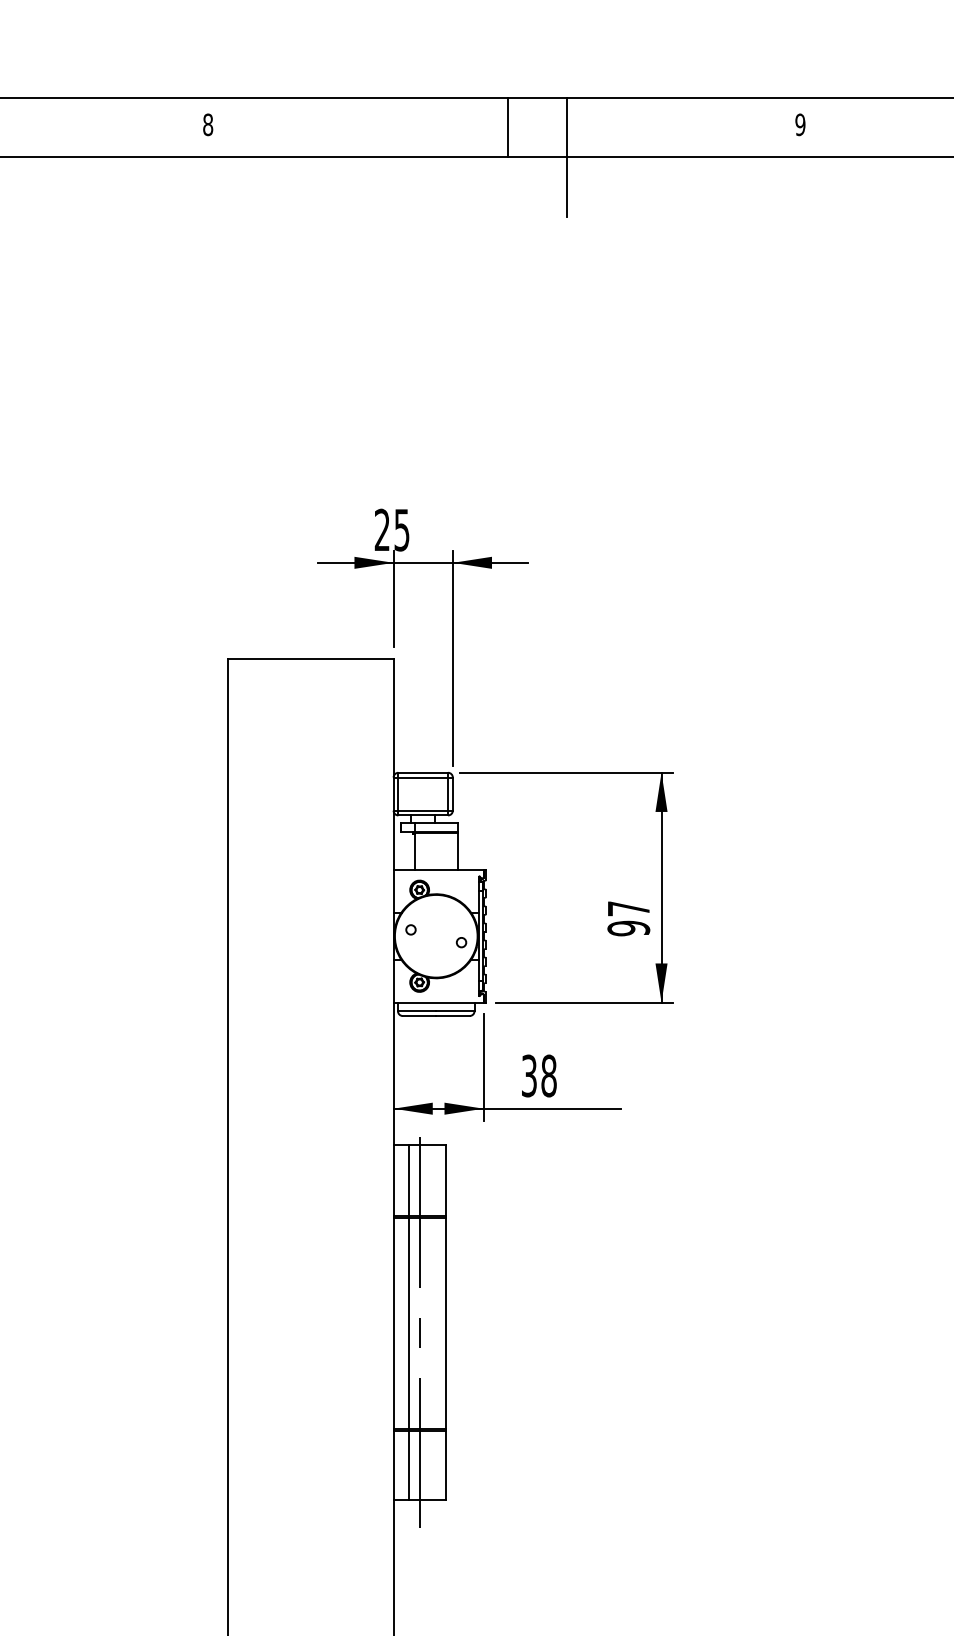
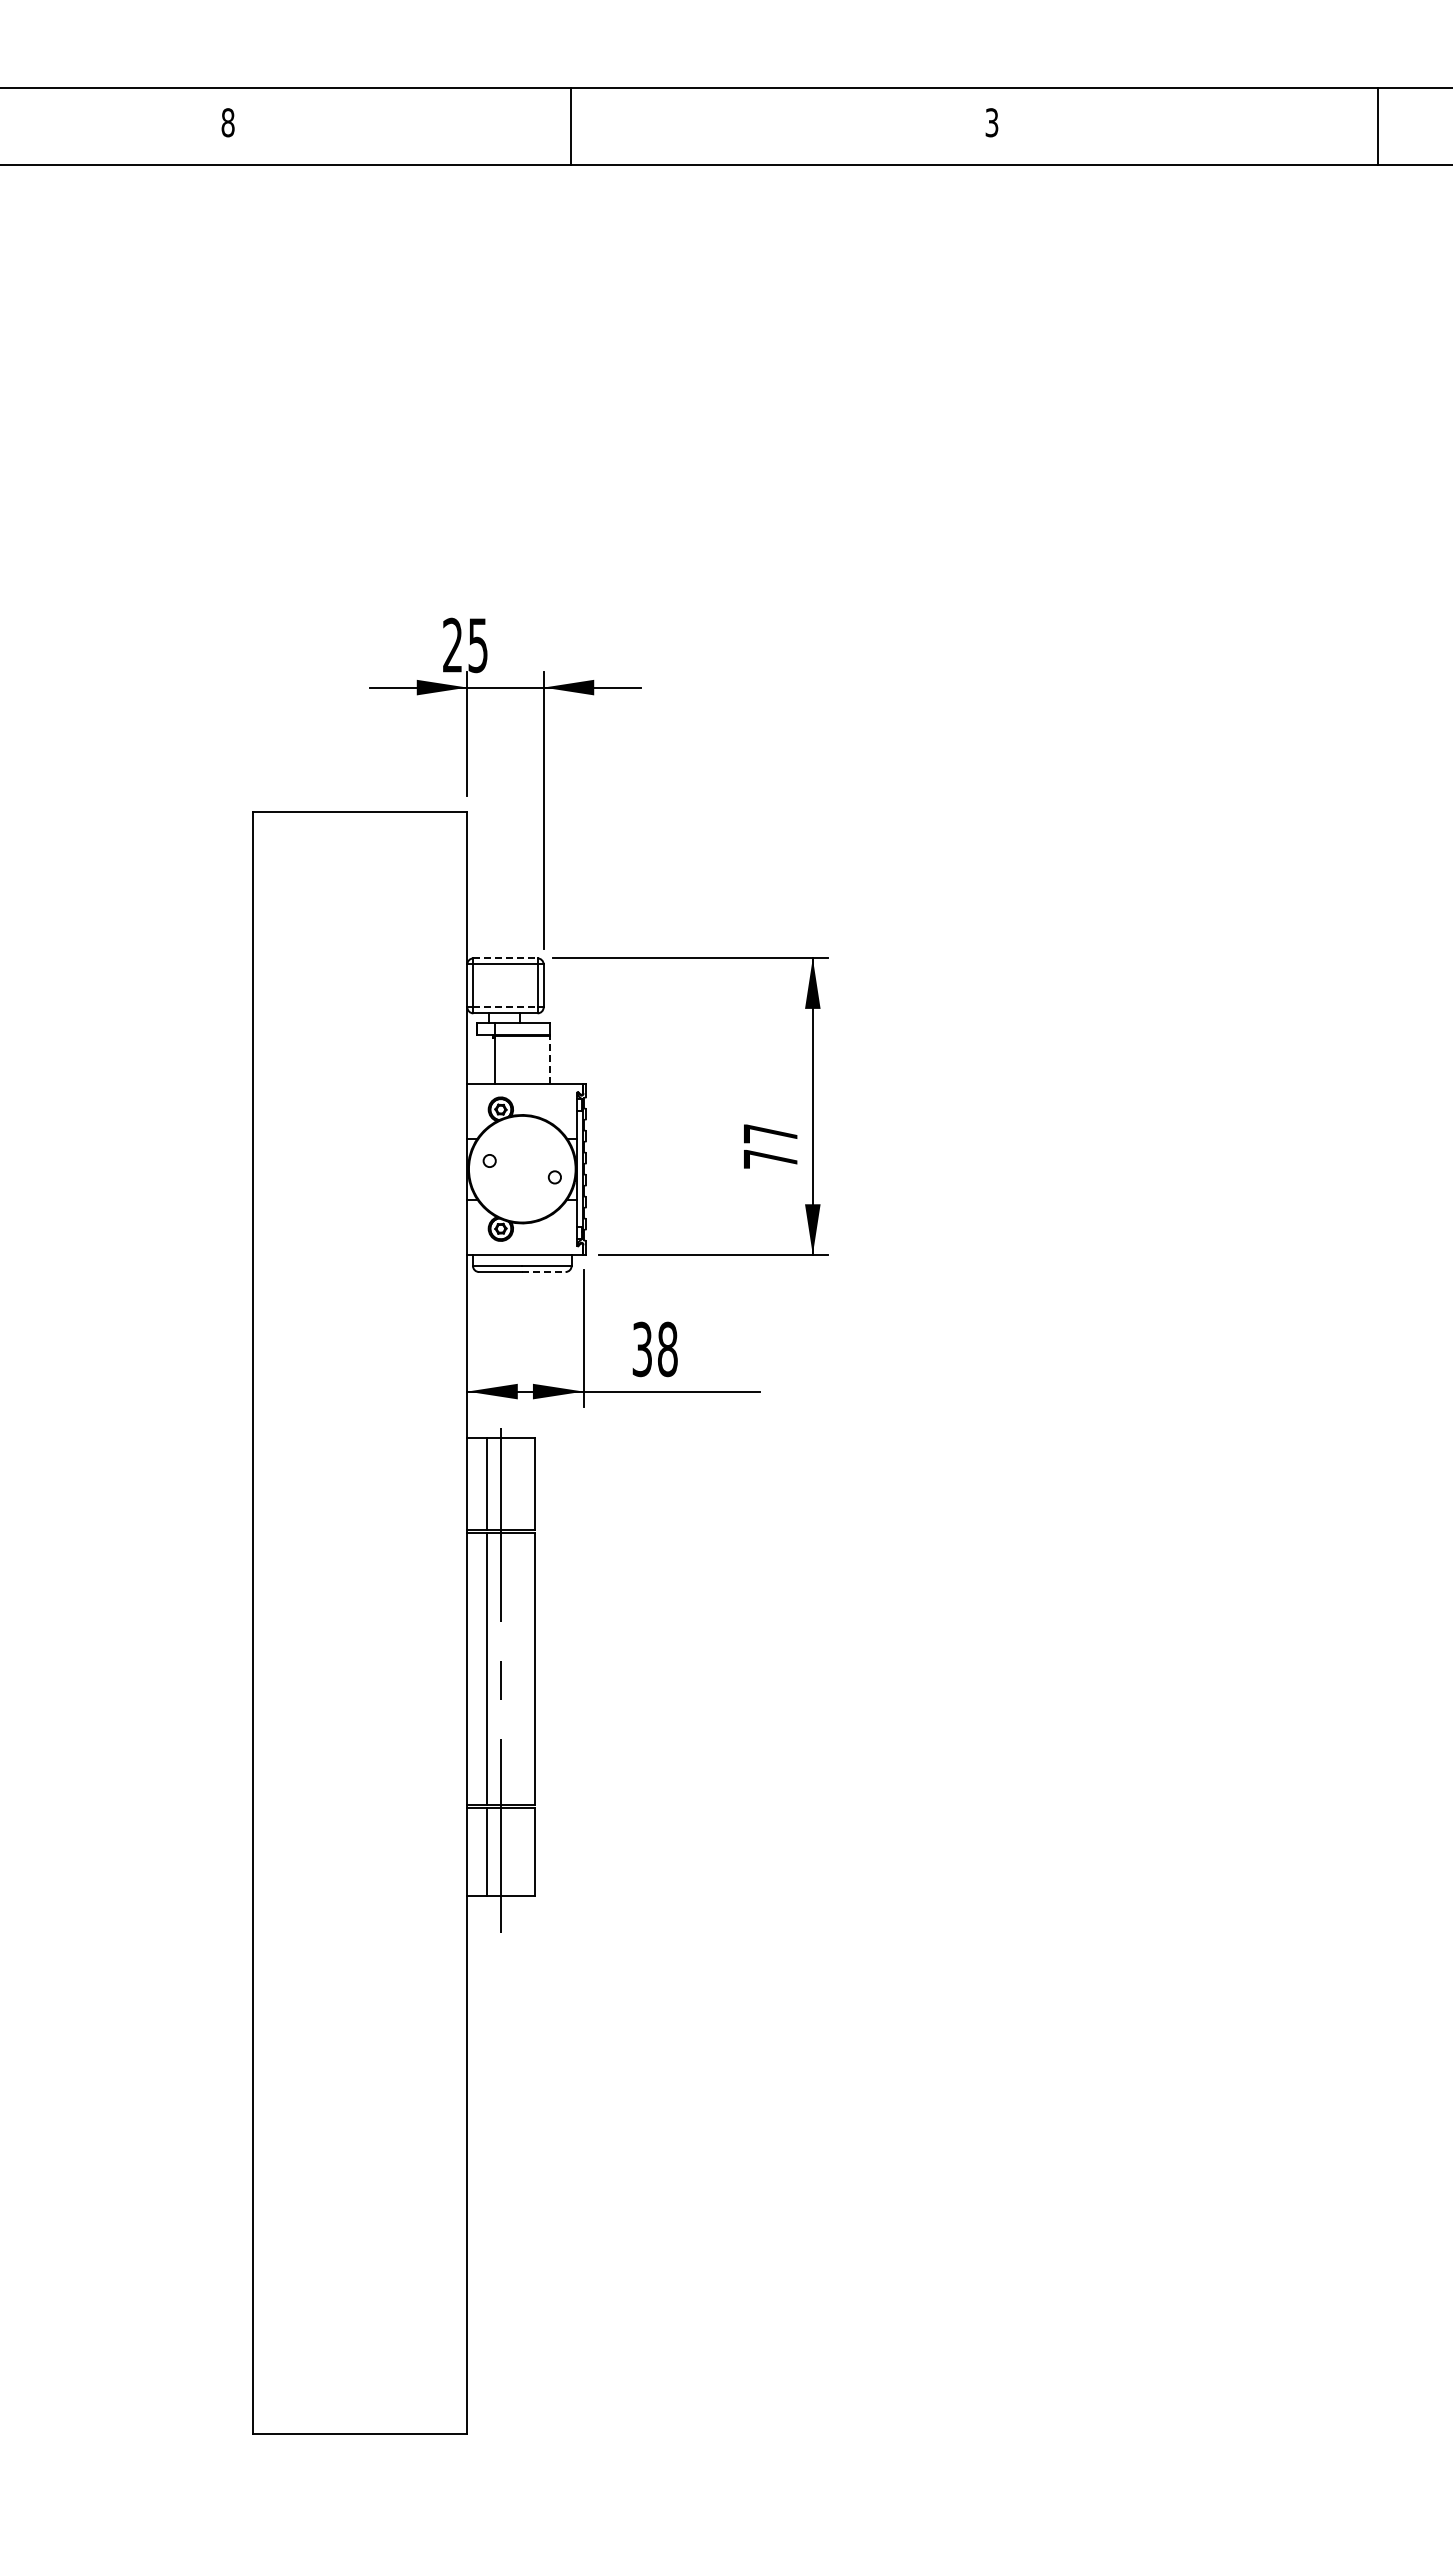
text: (800, 124) -> (991, 122), 9 -> 3
line: (507, 127) -> (570, 126), moved
line: (566, 157) -> (690, 164), removed
line: (424, 772) -> (506, 958), solid -> dashed
line: (424, 810) -> (506, 1007), solid -> dashed
line: (457, 851) -> (549, 1059), solid -> dashed
text: (628, 928) -> (770, 1159), 97 -> 77
line: (452, 1016) -> (543, 1272), solid -> dashed

